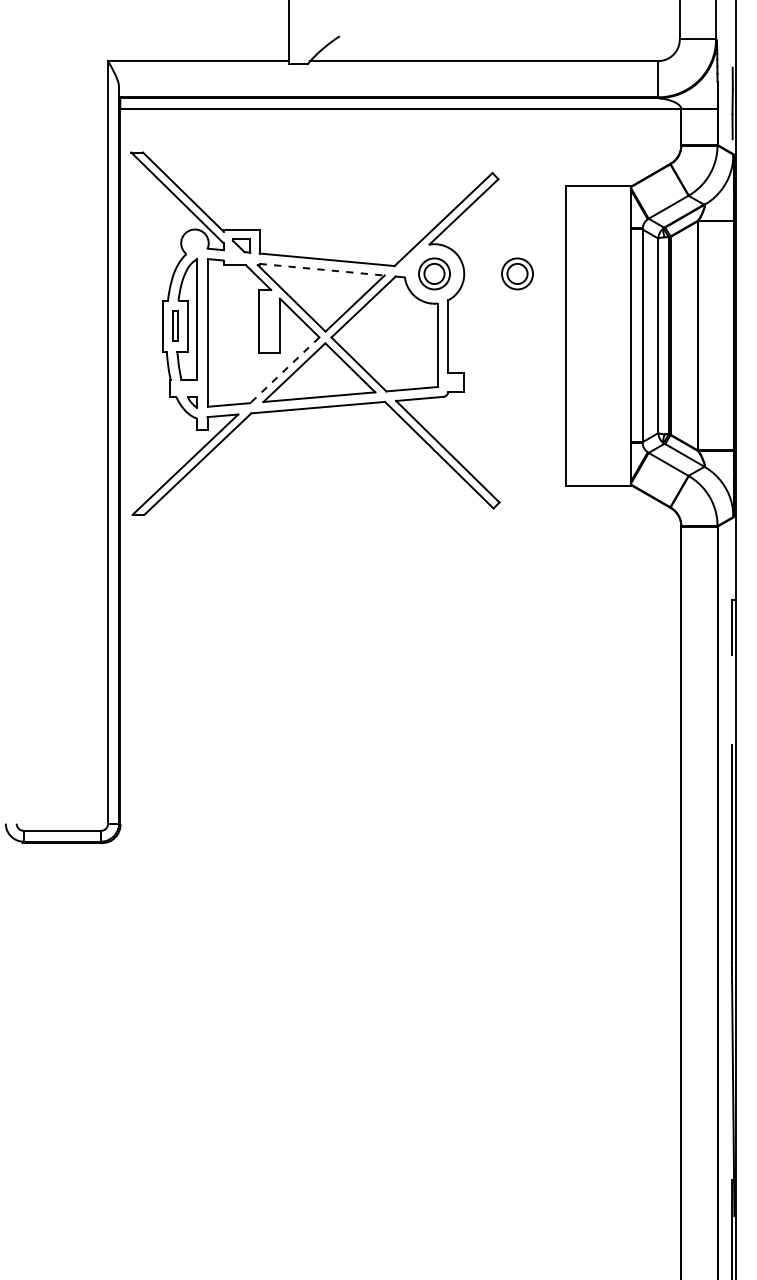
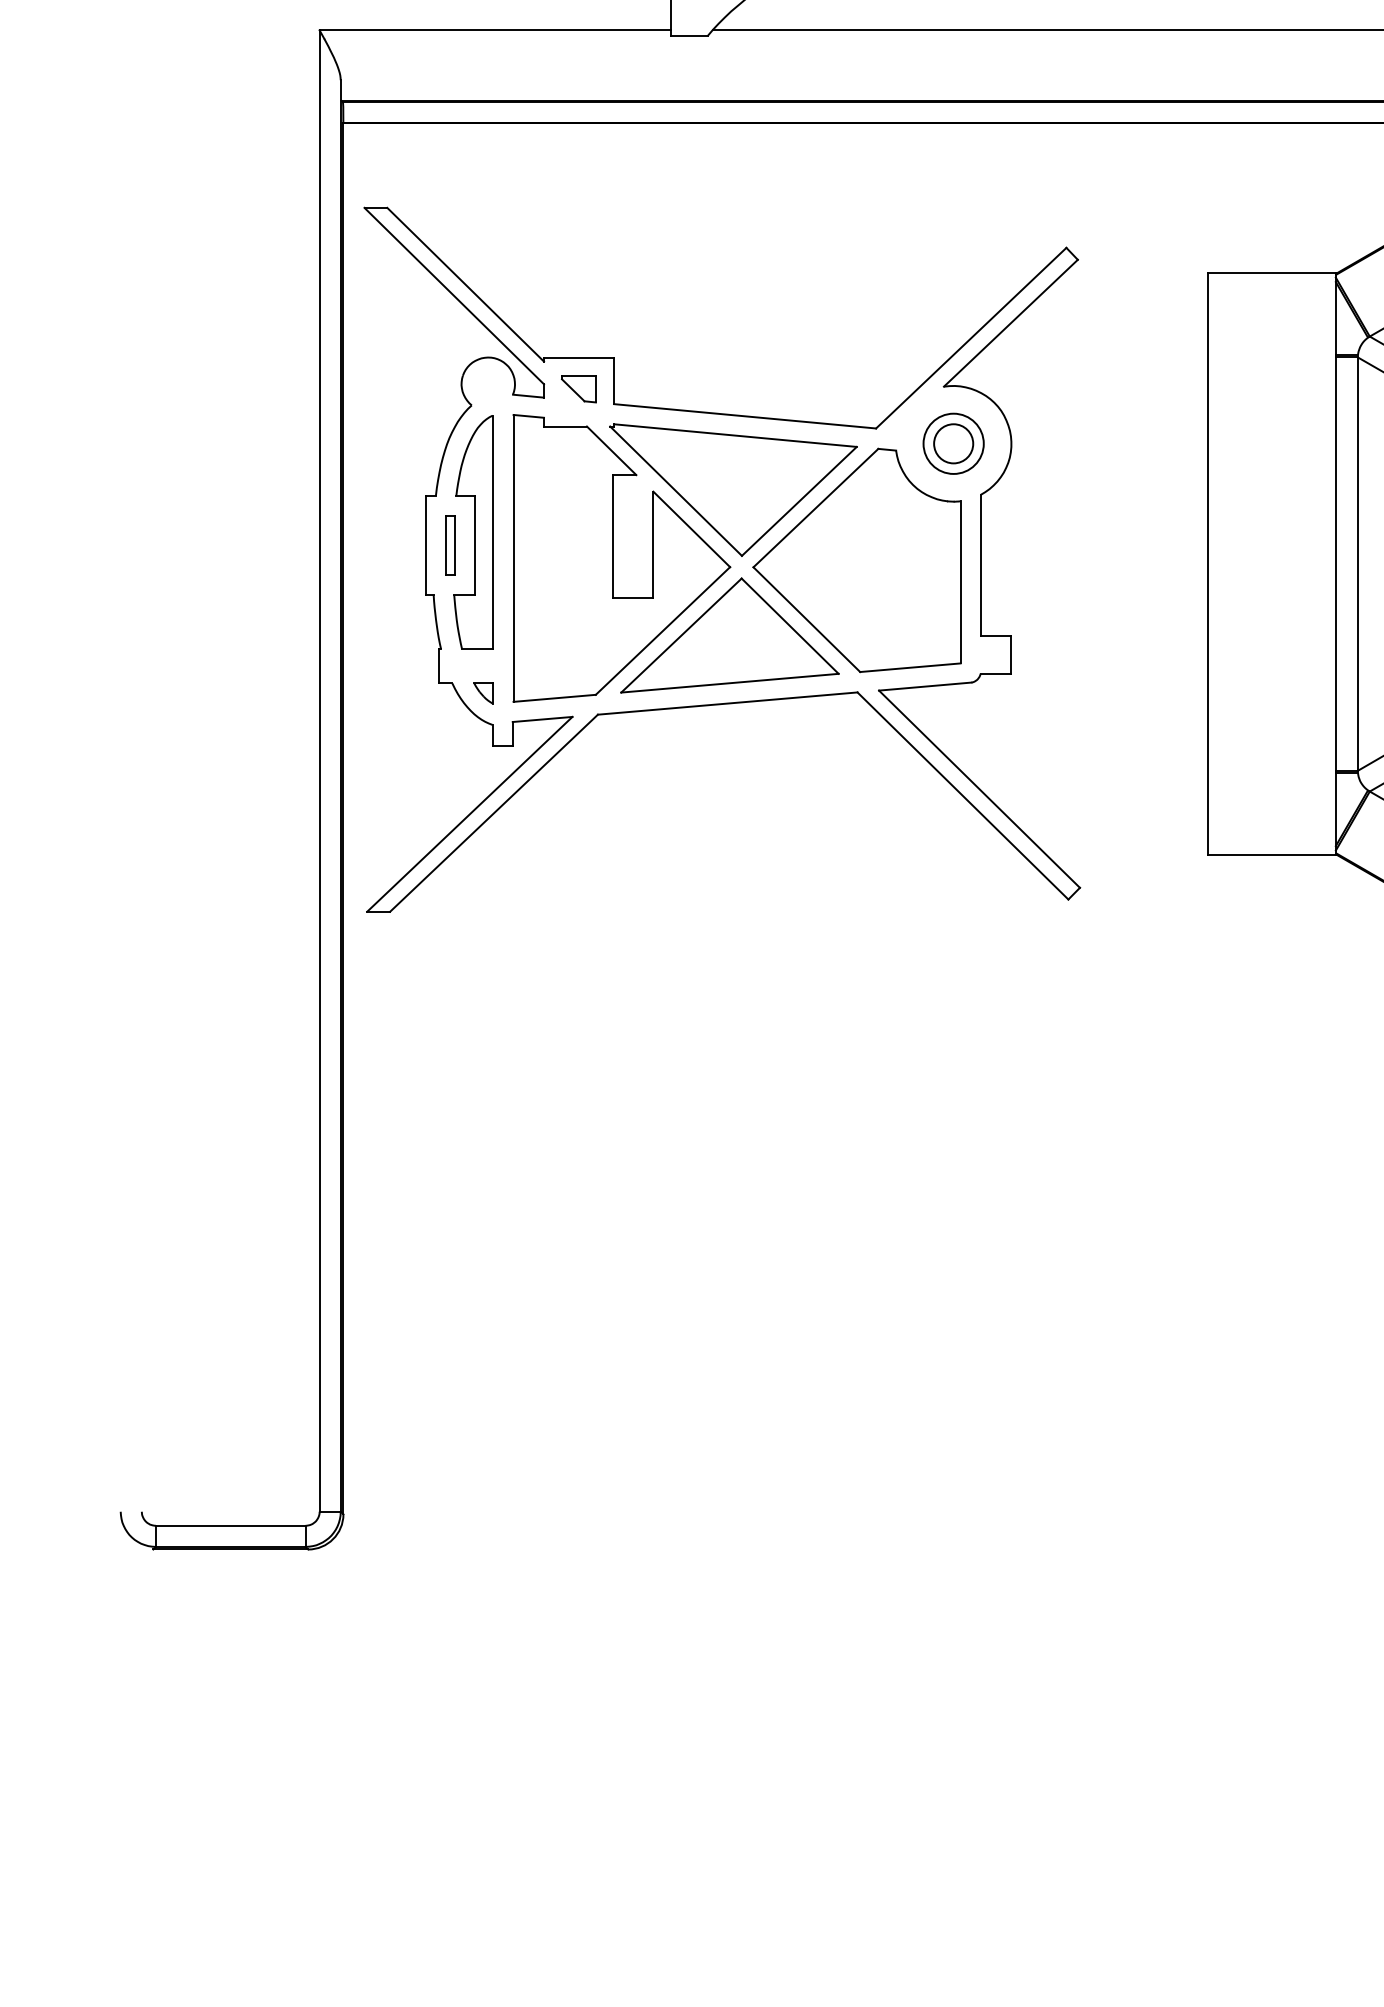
line: (322, 269) -> (736, 435), dashed -> solid
part: (517, 273) -> (1114, 442), removed
line: (284, 370) -> (662, 631), dashed -> solid

